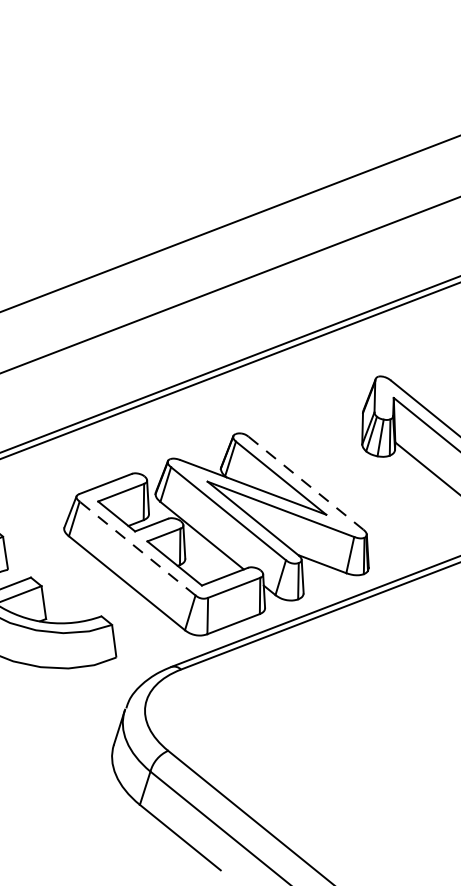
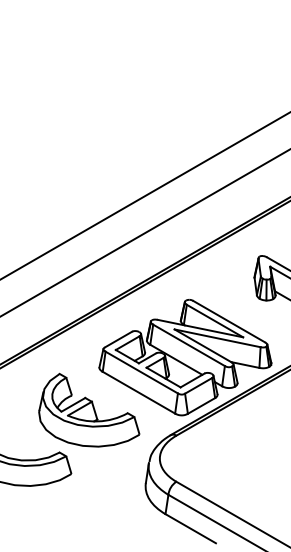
line: (306, 482) -> (229, 321), dashed -> solid
line: (137, 548) -> (141, 372), dashed -> solid

